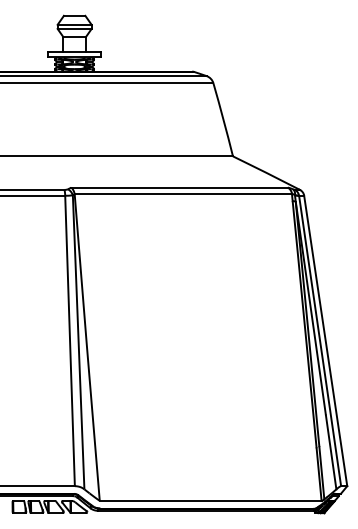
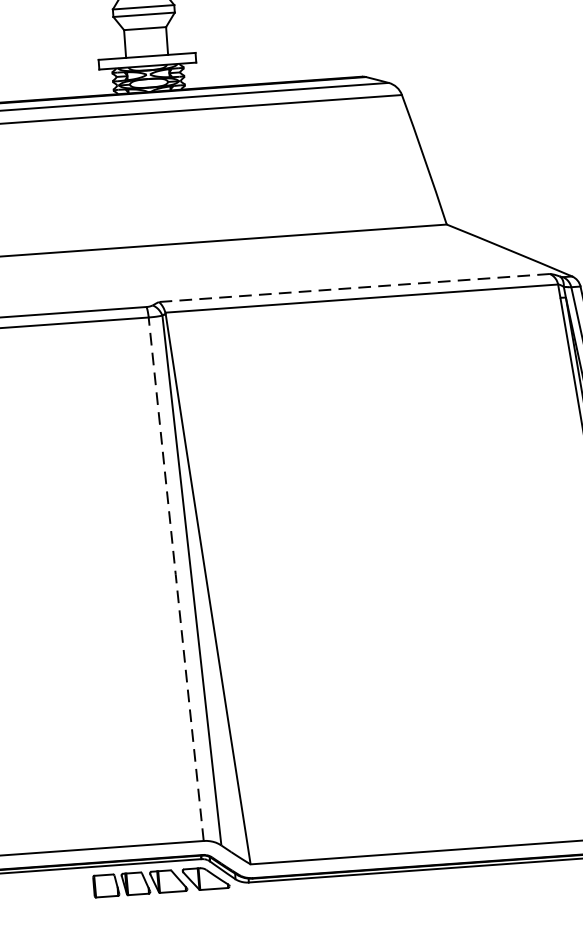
line: (179, 187) -> (354, 287), solid -> dashed
line: (70, 339) -> (176, 576), solid -> dashed

